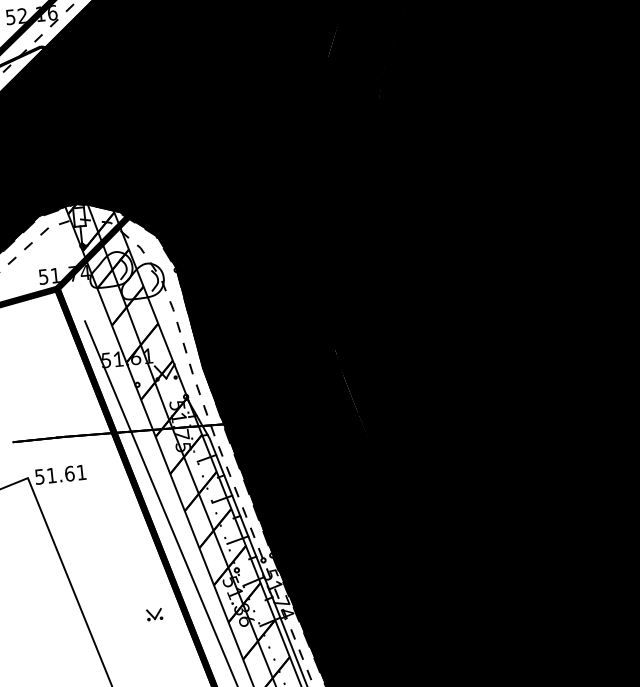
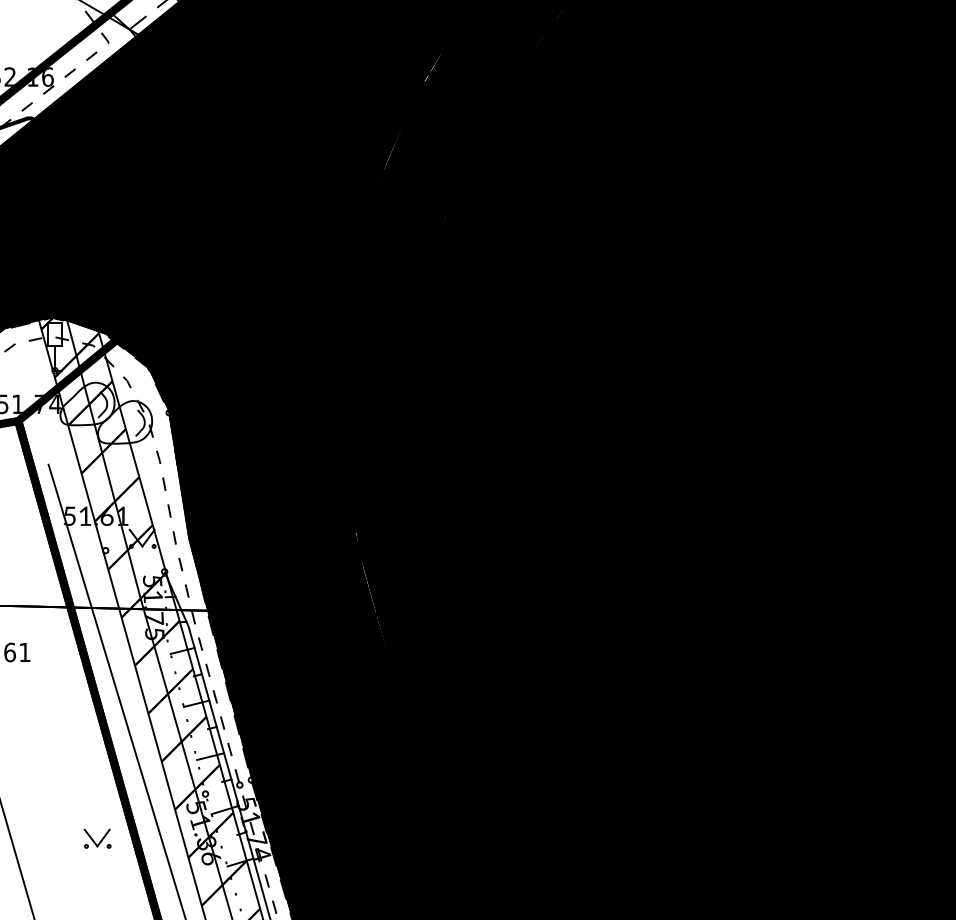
part: (154, 614) -> (97, 838), size x1.43

